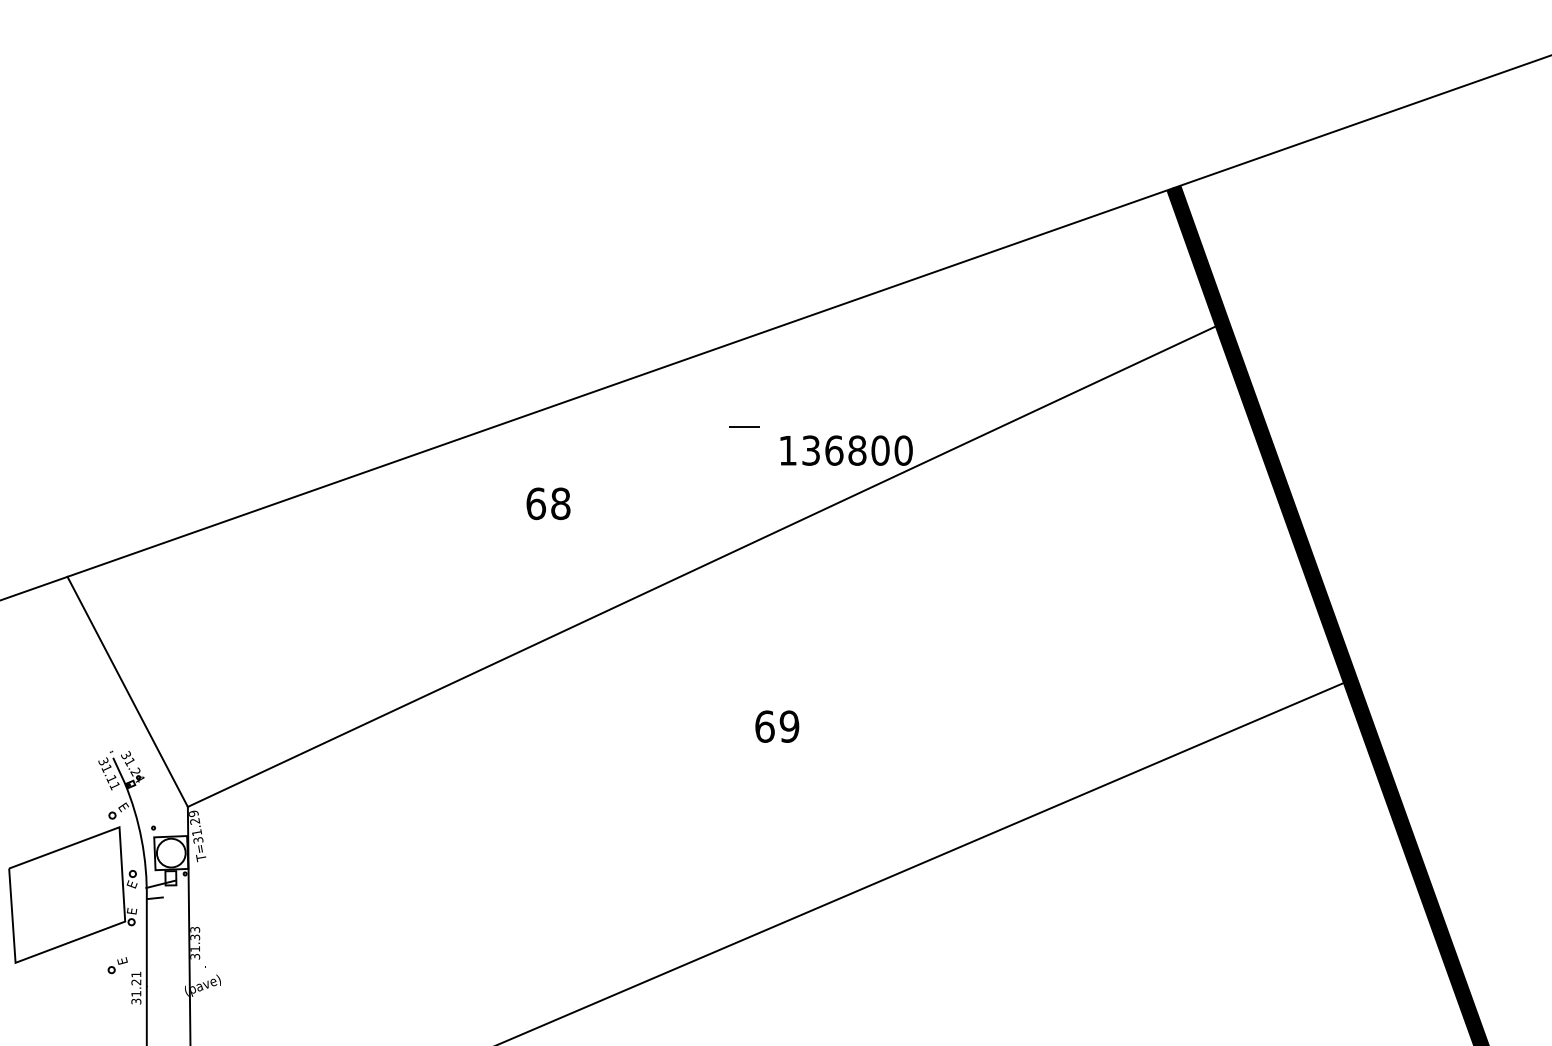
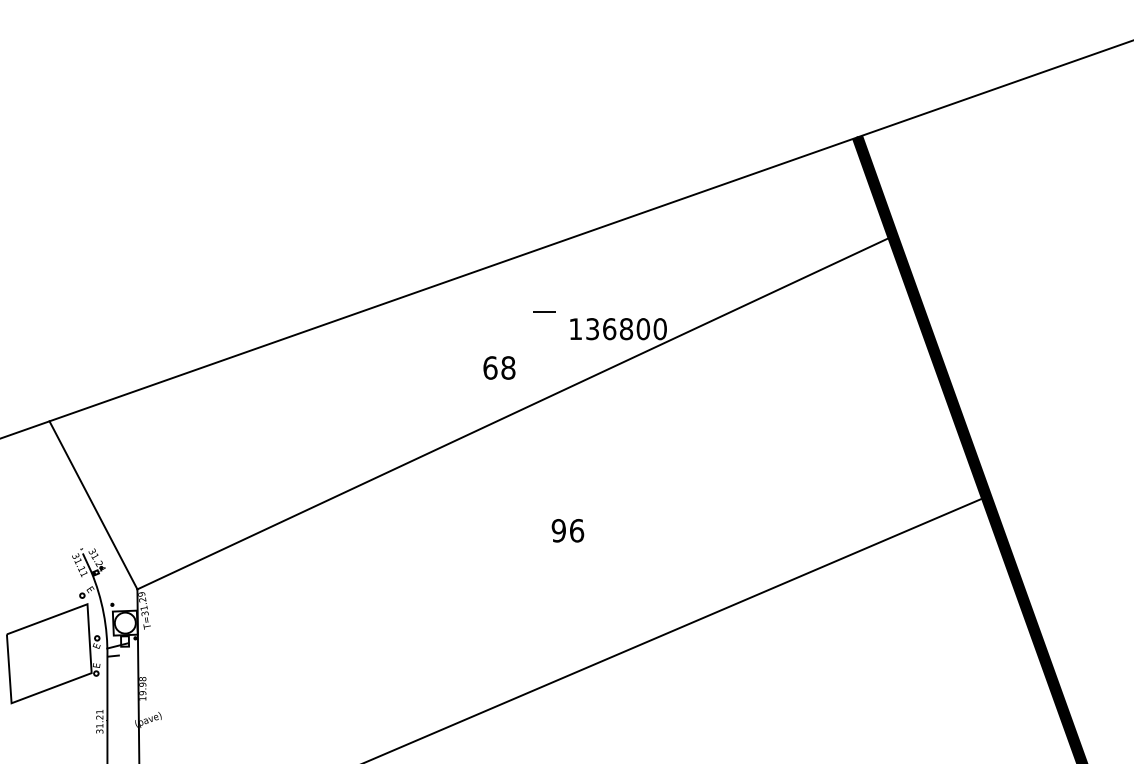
text: (548, 503) -> (499, 367), moved
text: (777, 726) -> (568, 530), 69 -> 96
text: (195, 942) -> (143, 688), 31.33 -> 19.98
part: (117, 965) -> (86, 705), removed

